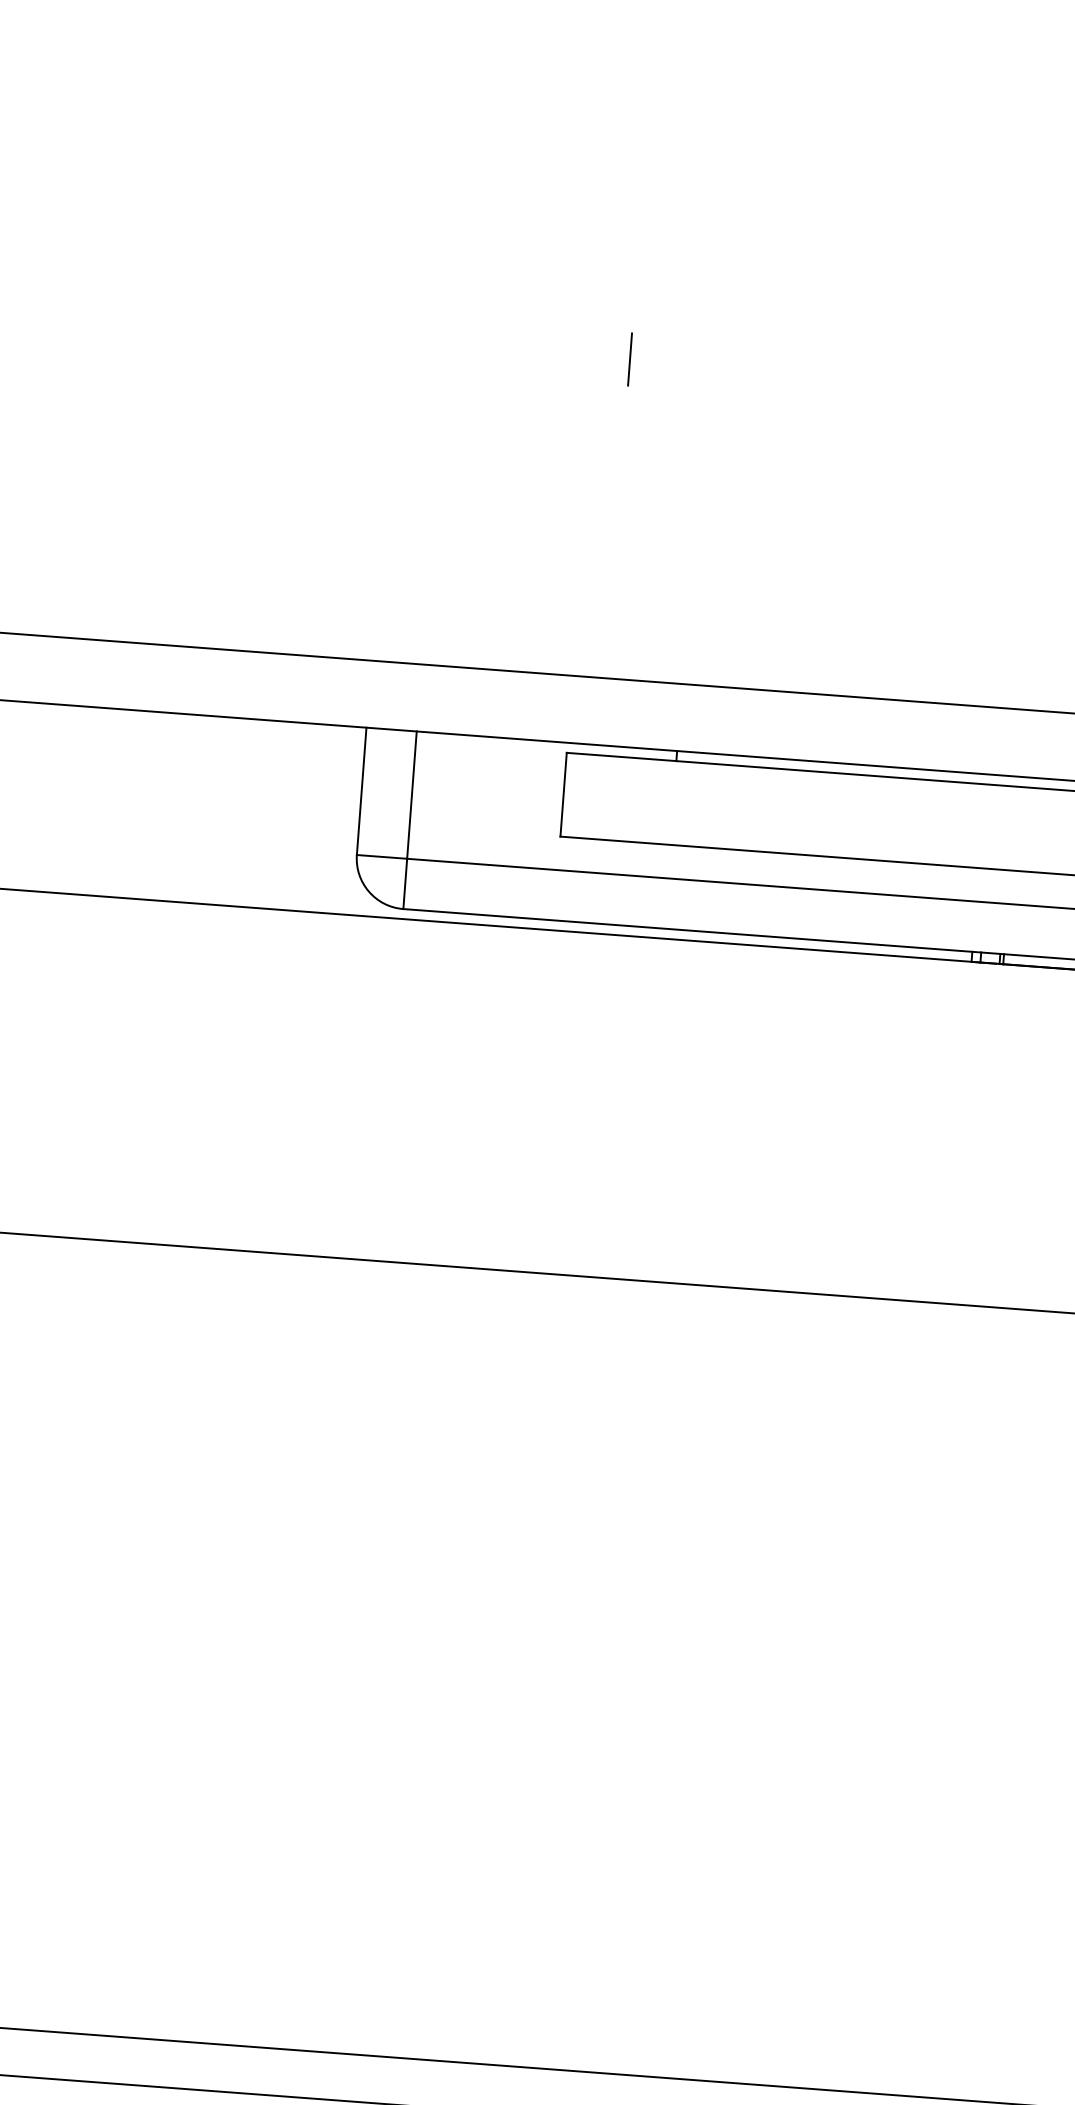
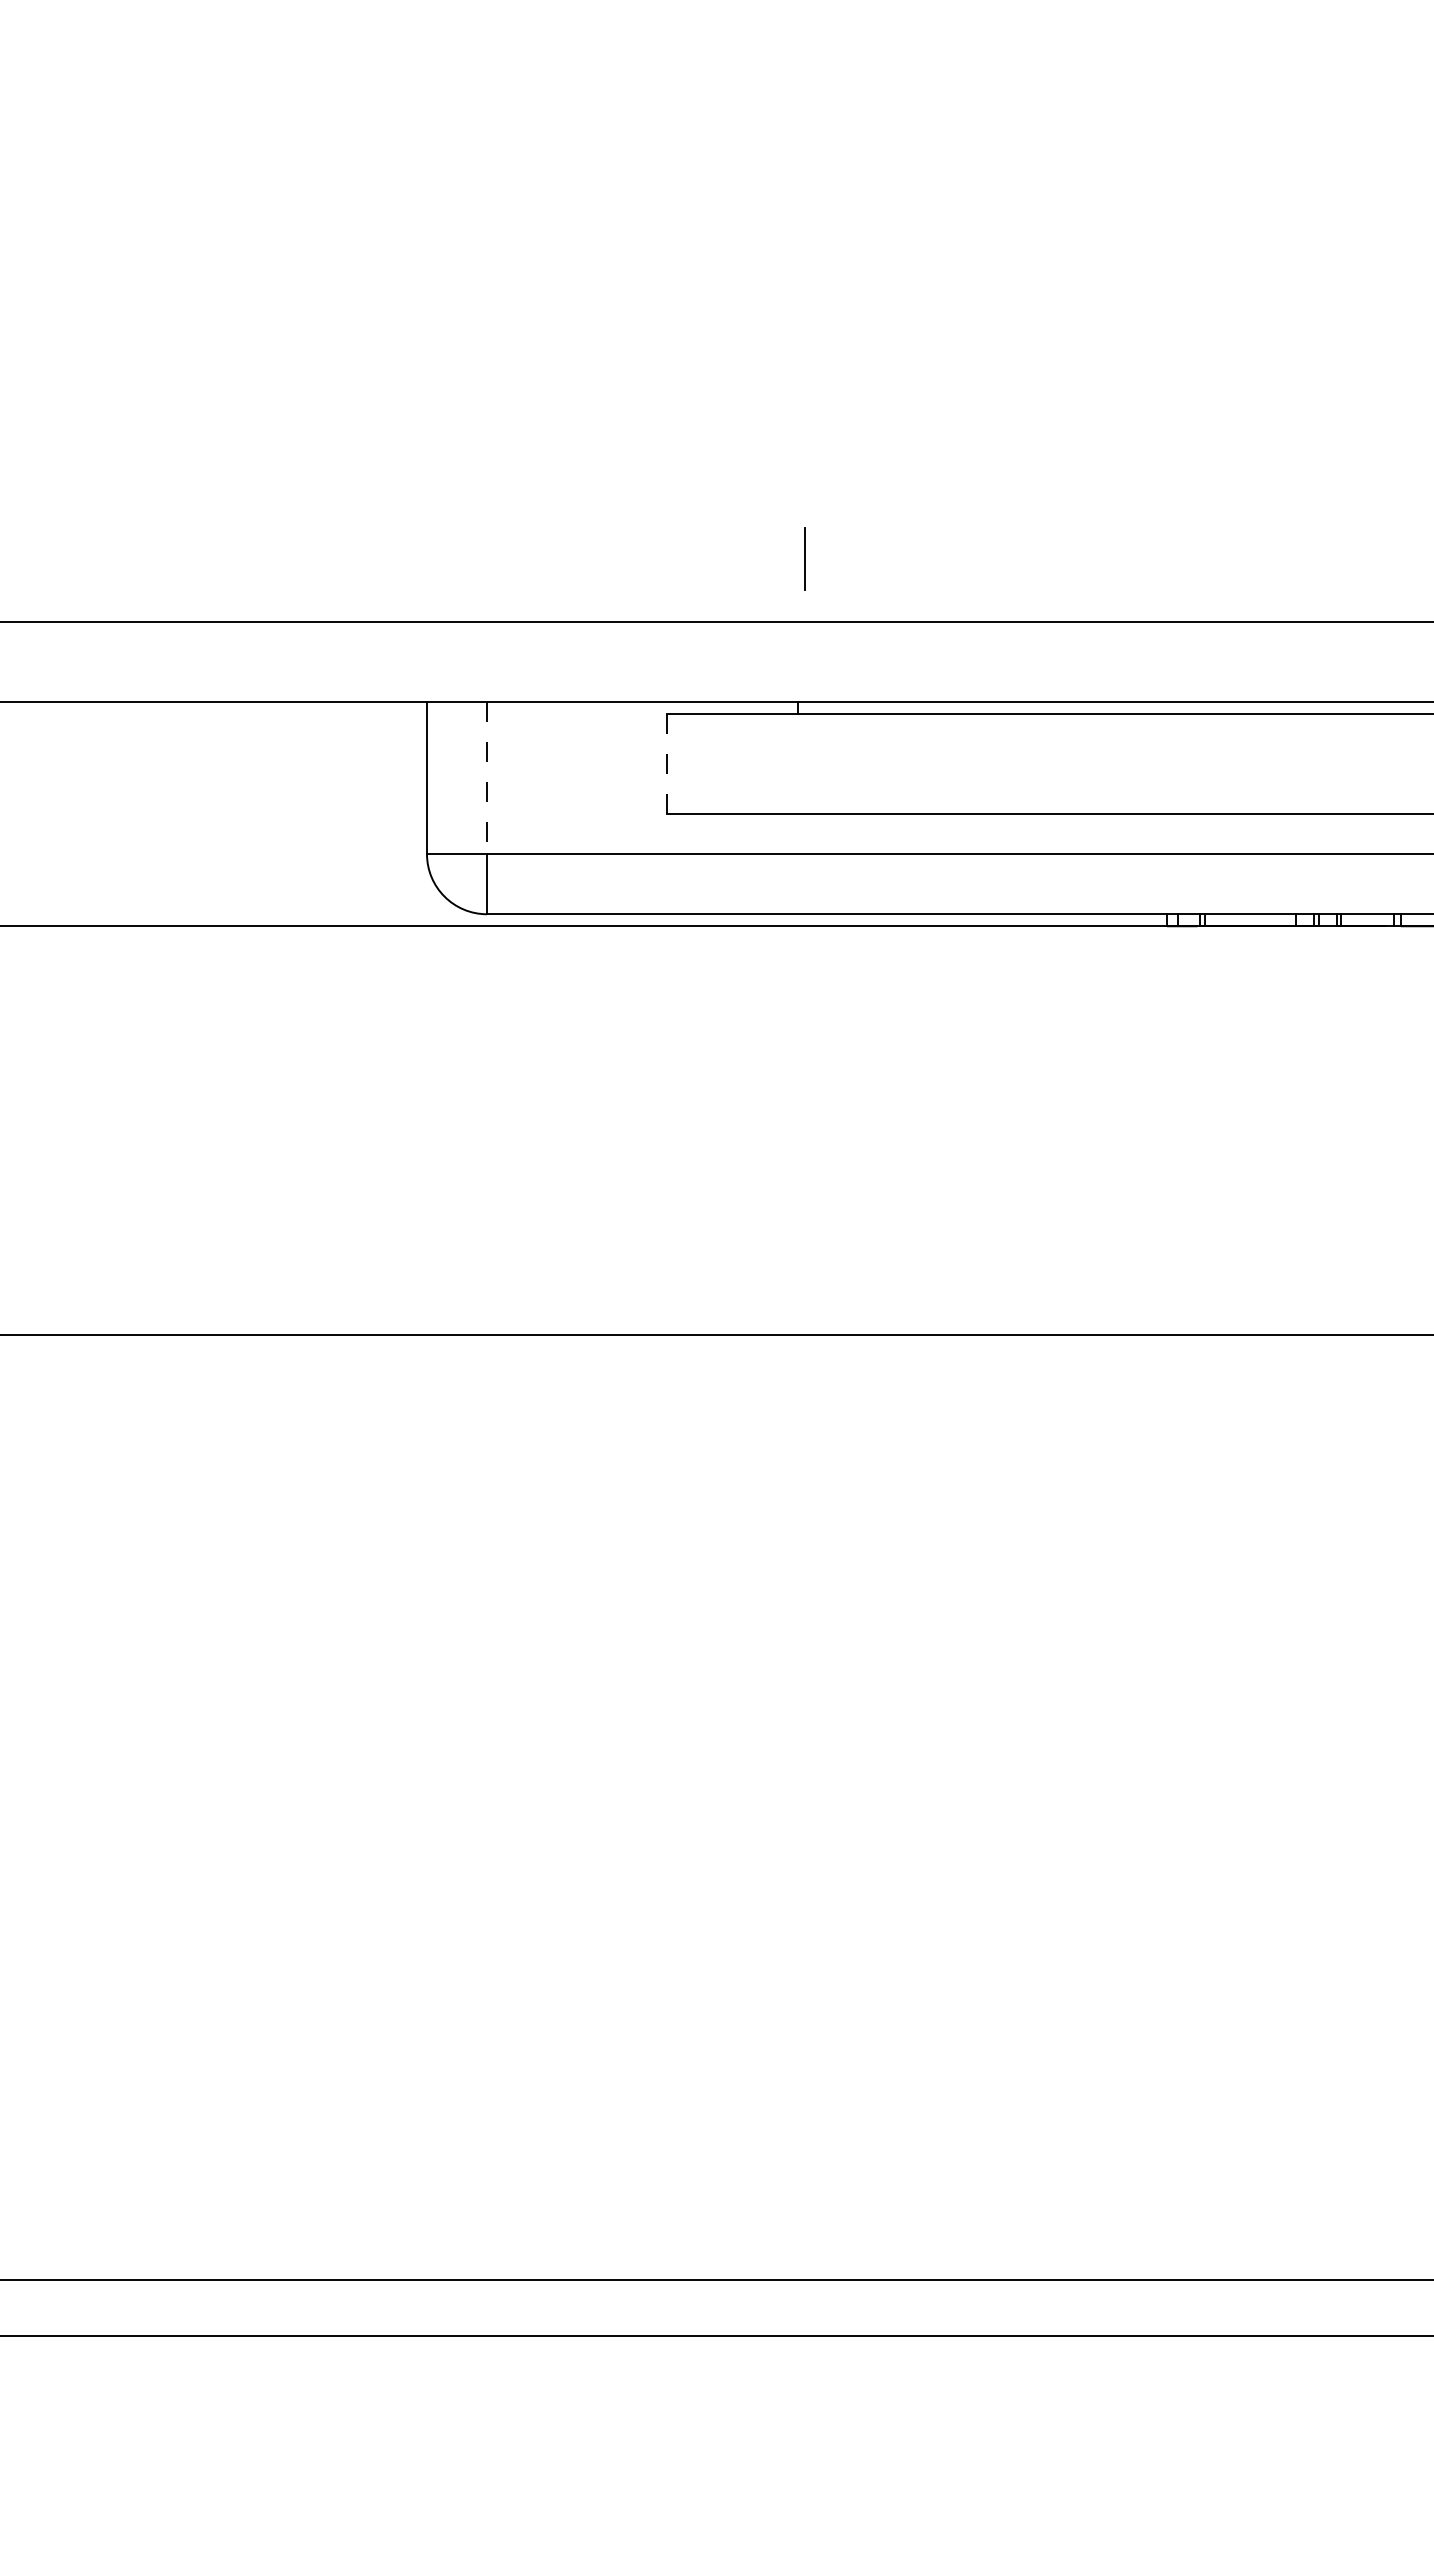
line: (629, 359) -> (804, 558), moved
line: (563, 794) -> (667, 763), solid -> dashed
line: (412, 795) -> (487, 778), solid -> dashed

